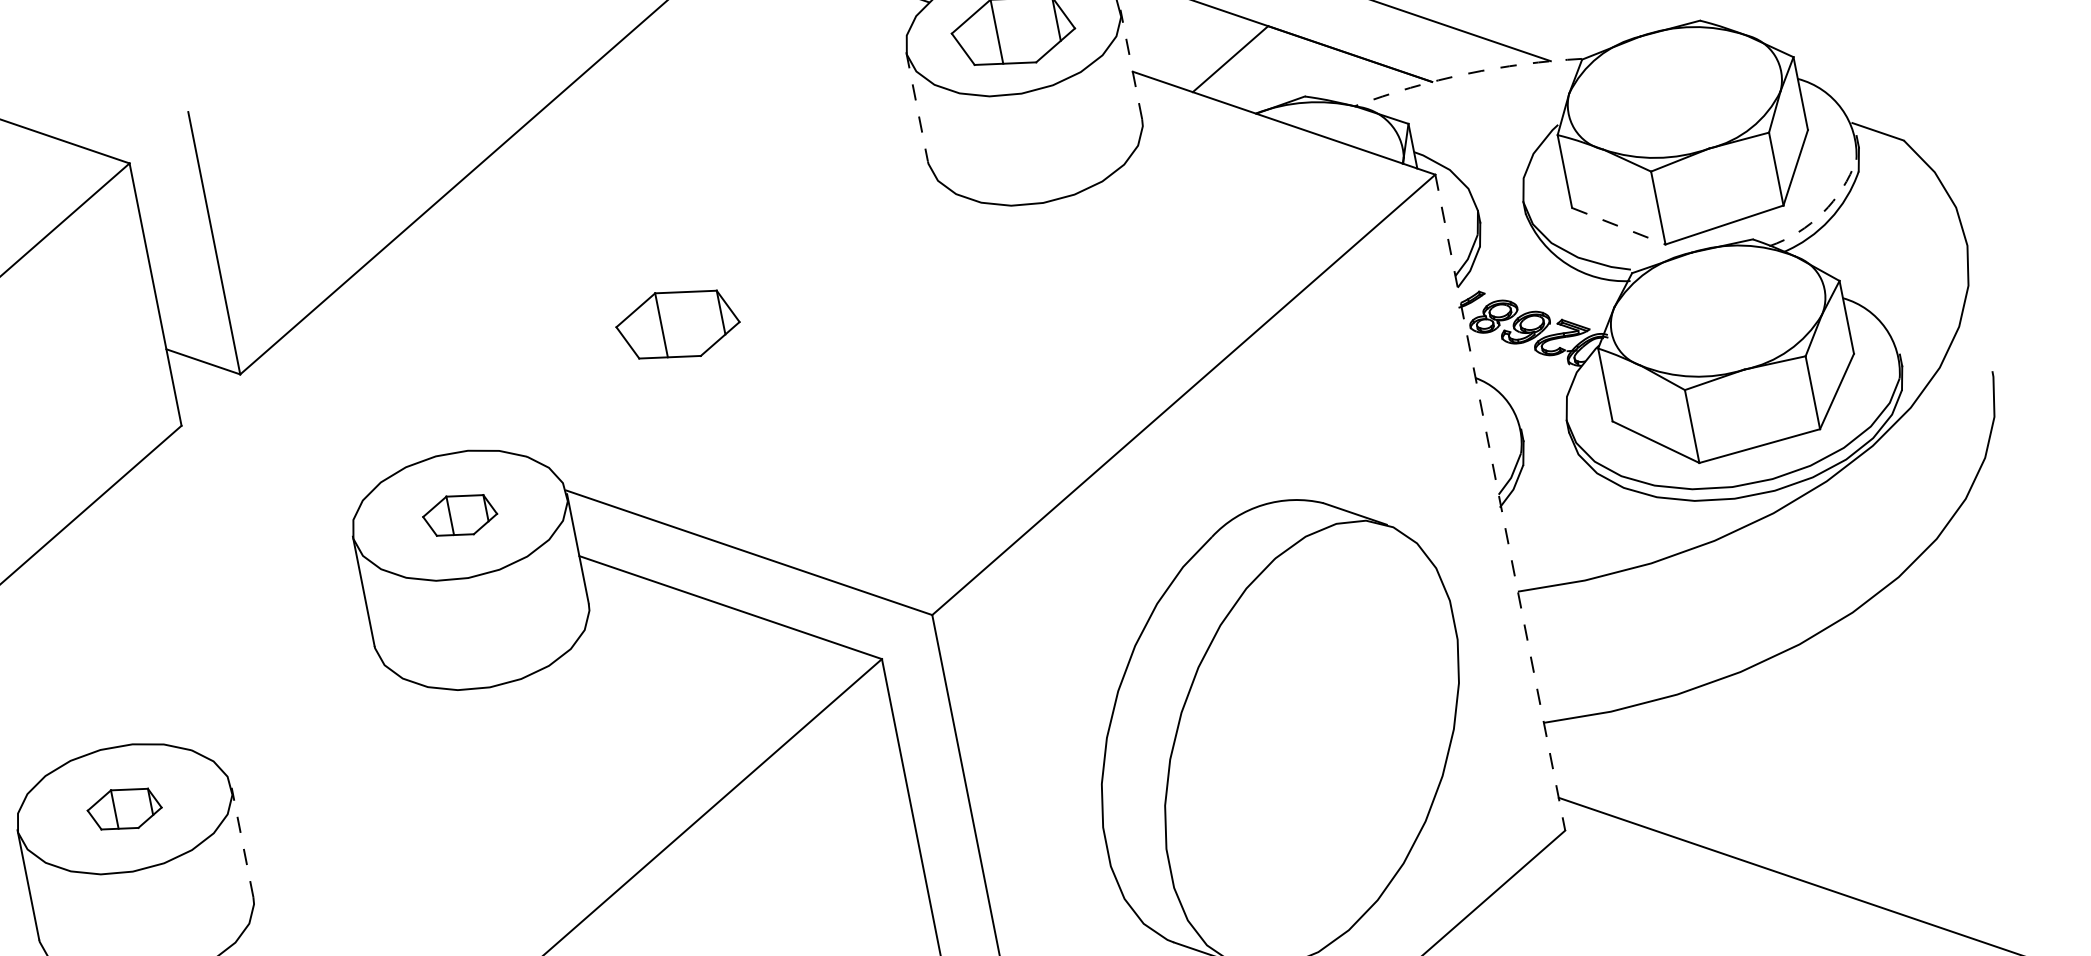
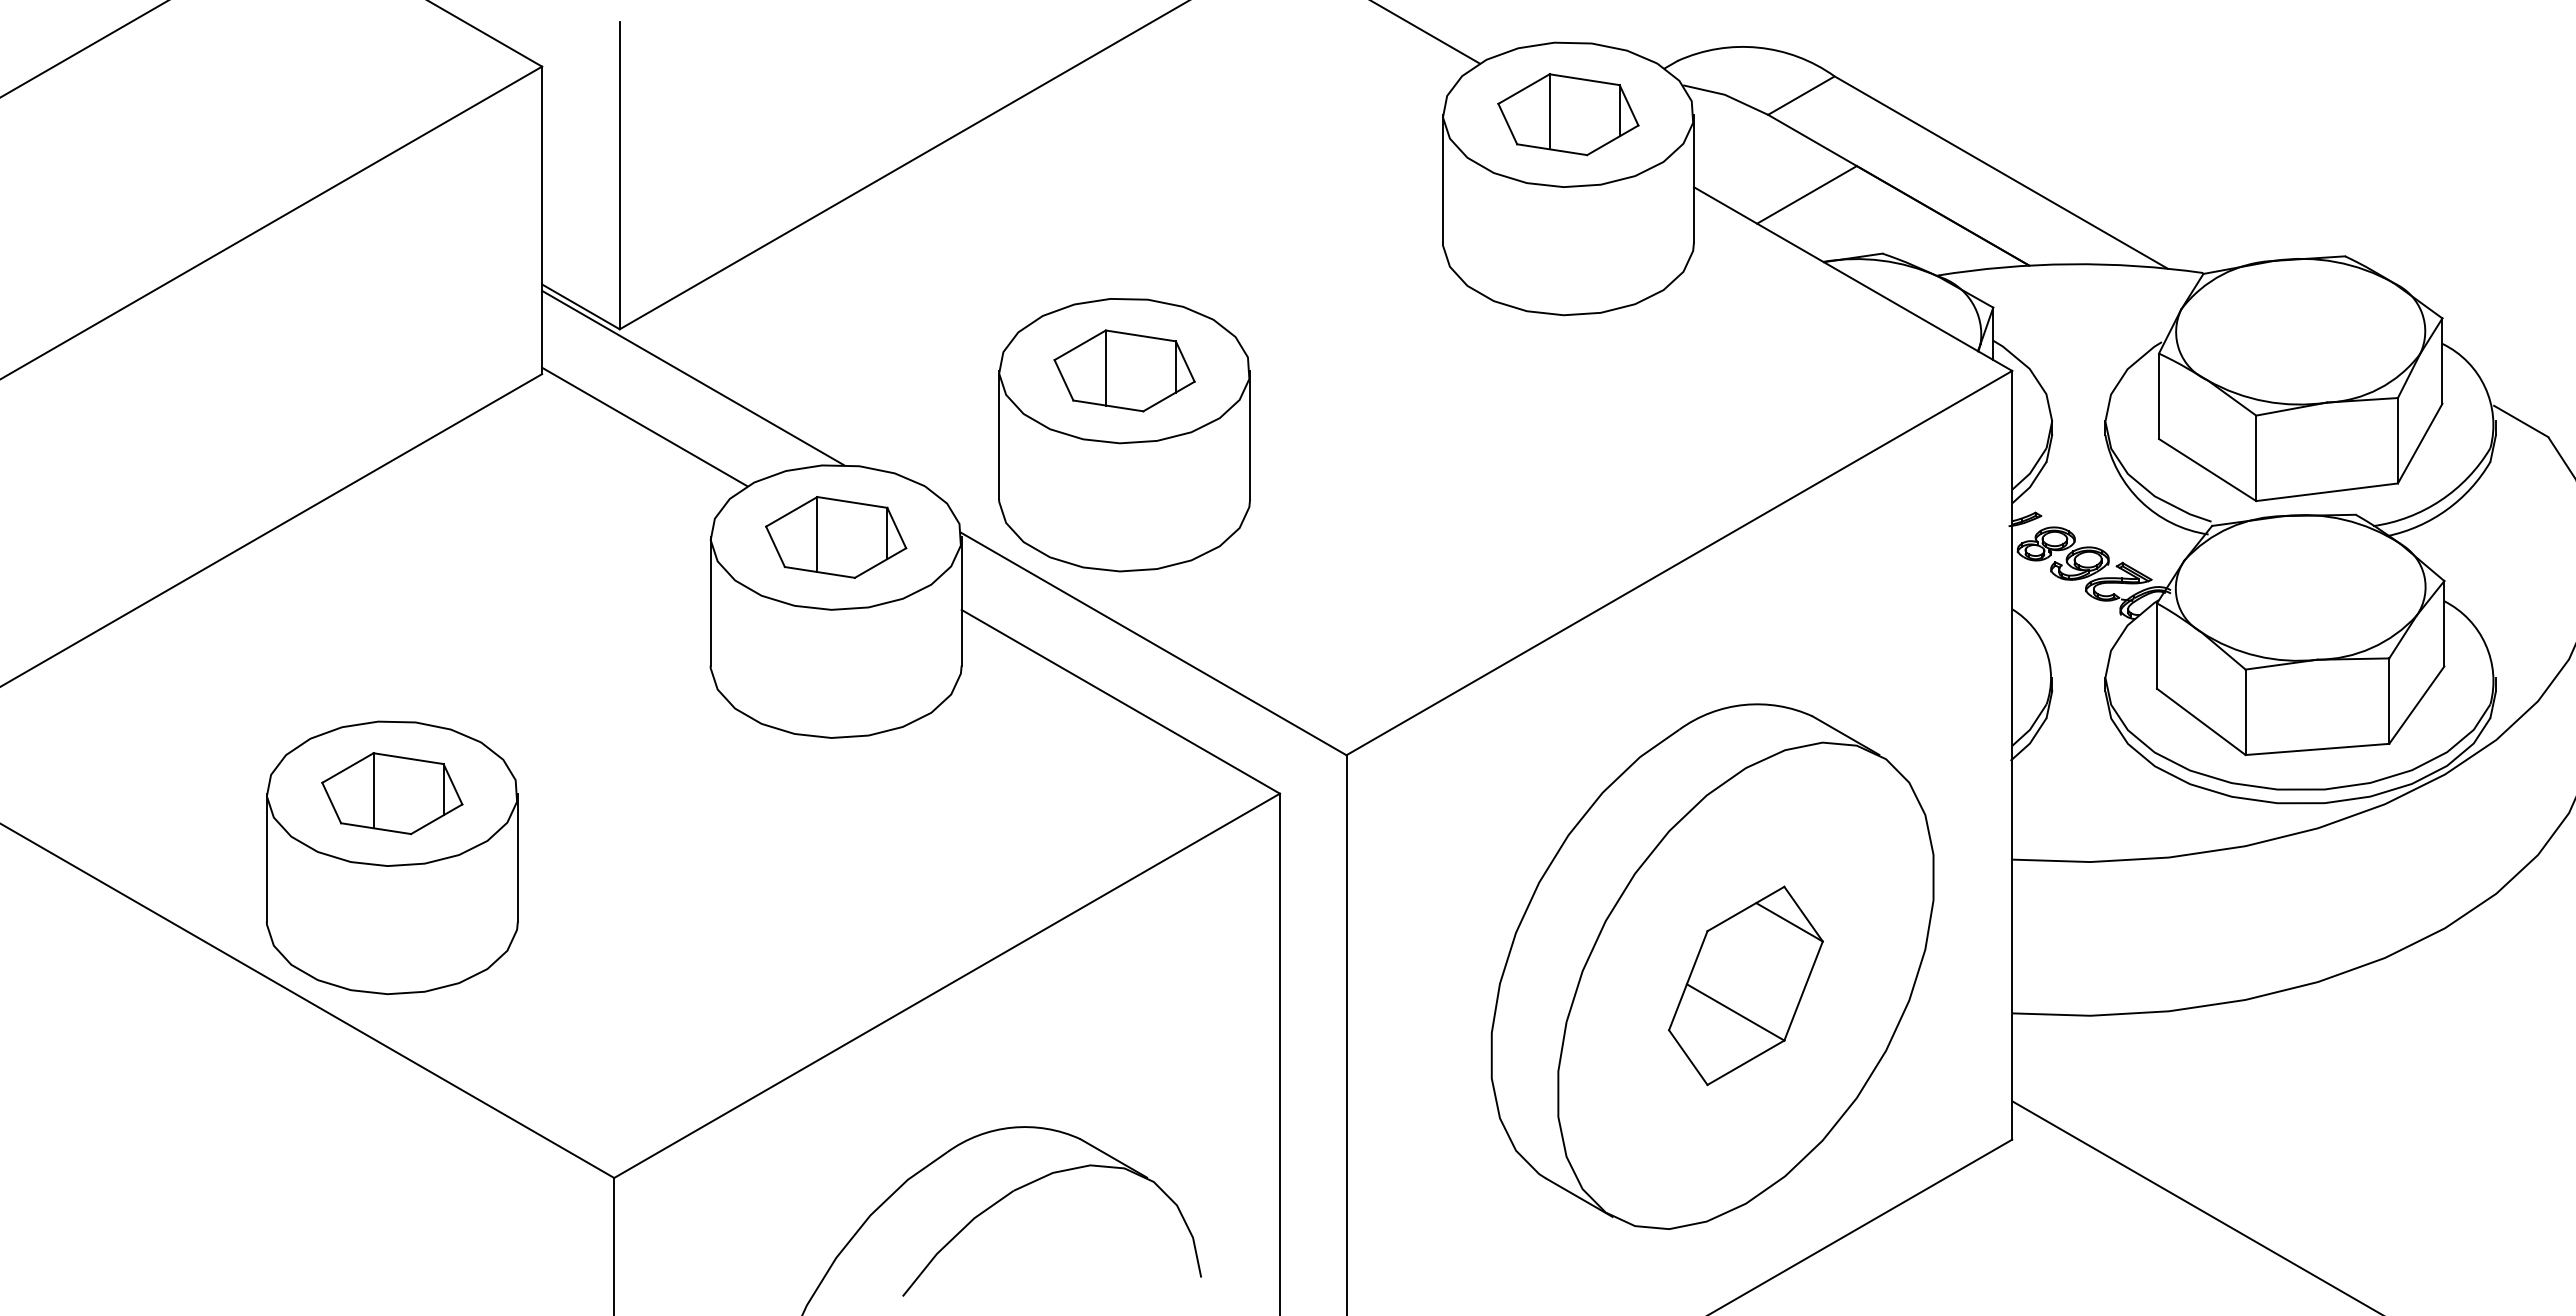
line: (1130, 64) -> (1693, 178), dashed -> solid
arc: (1467, 74) -> (2070, 264), dashed -> solid
line: (916, 107) -> (1442, 179), dashed -> solid
arc: (1822, 212) -> (2440, 500), dashed -> solid
line: (1618, 226) -> (2207, 470), dashed -> solid
part: (688, 379) -> (1124, 435), added
line: (310, 403) -> (692, 377), added
line: (277, 453) -> (644, 426), added
line: (1500, 502) -> (2012, 755), dashed -> solid
part: (460, 515) -> (836, 537), size x1.67
part: (1311, 744) -> (1745, 985), added
part: (124, 808) -> (392, 793), size x1.67
line: (242, 842) -> (517, 857), dashed -> solid

